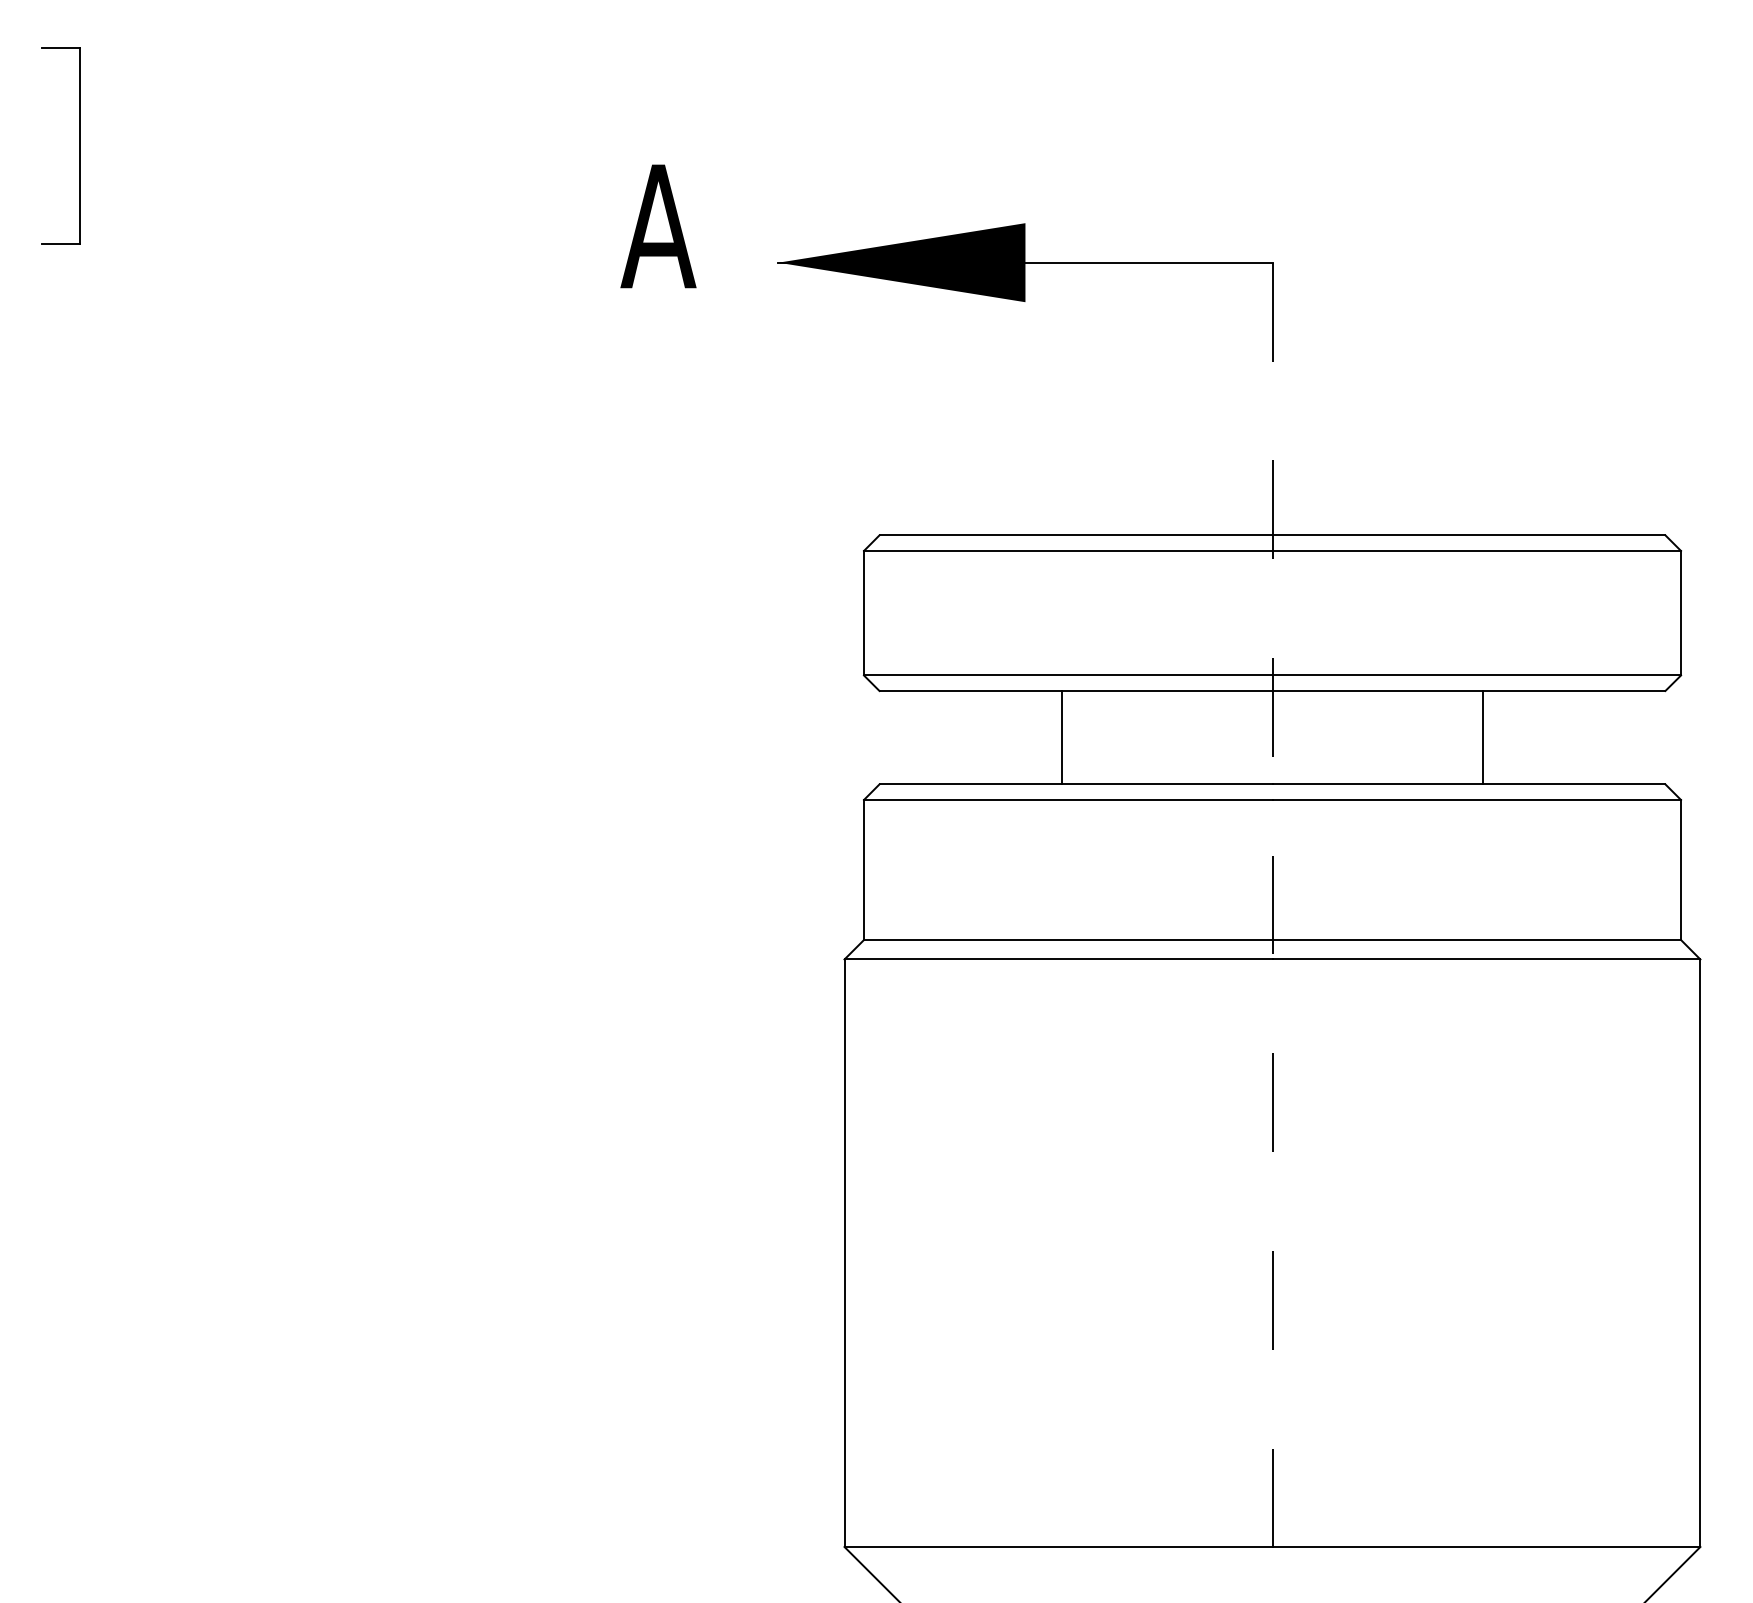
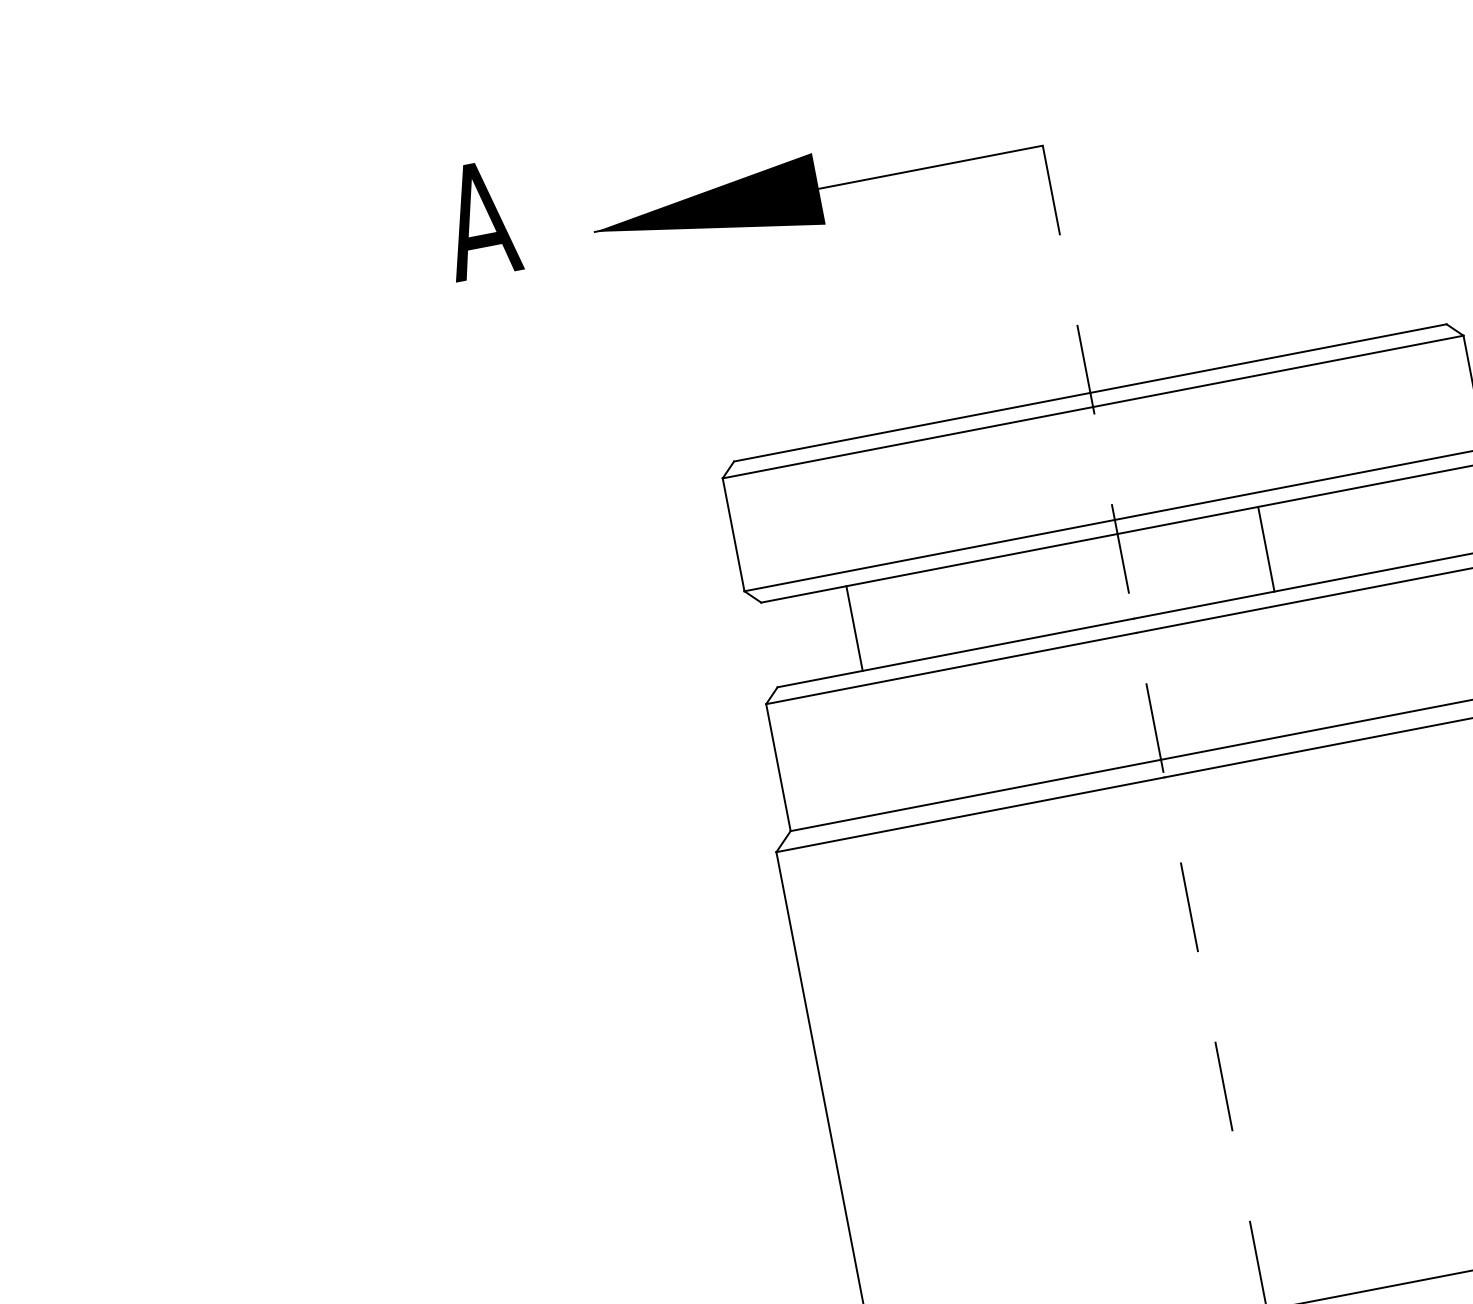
line: (1062, 737) -> (854, 628), moved
line: (1482, 737) -> (1266, 549), moved

